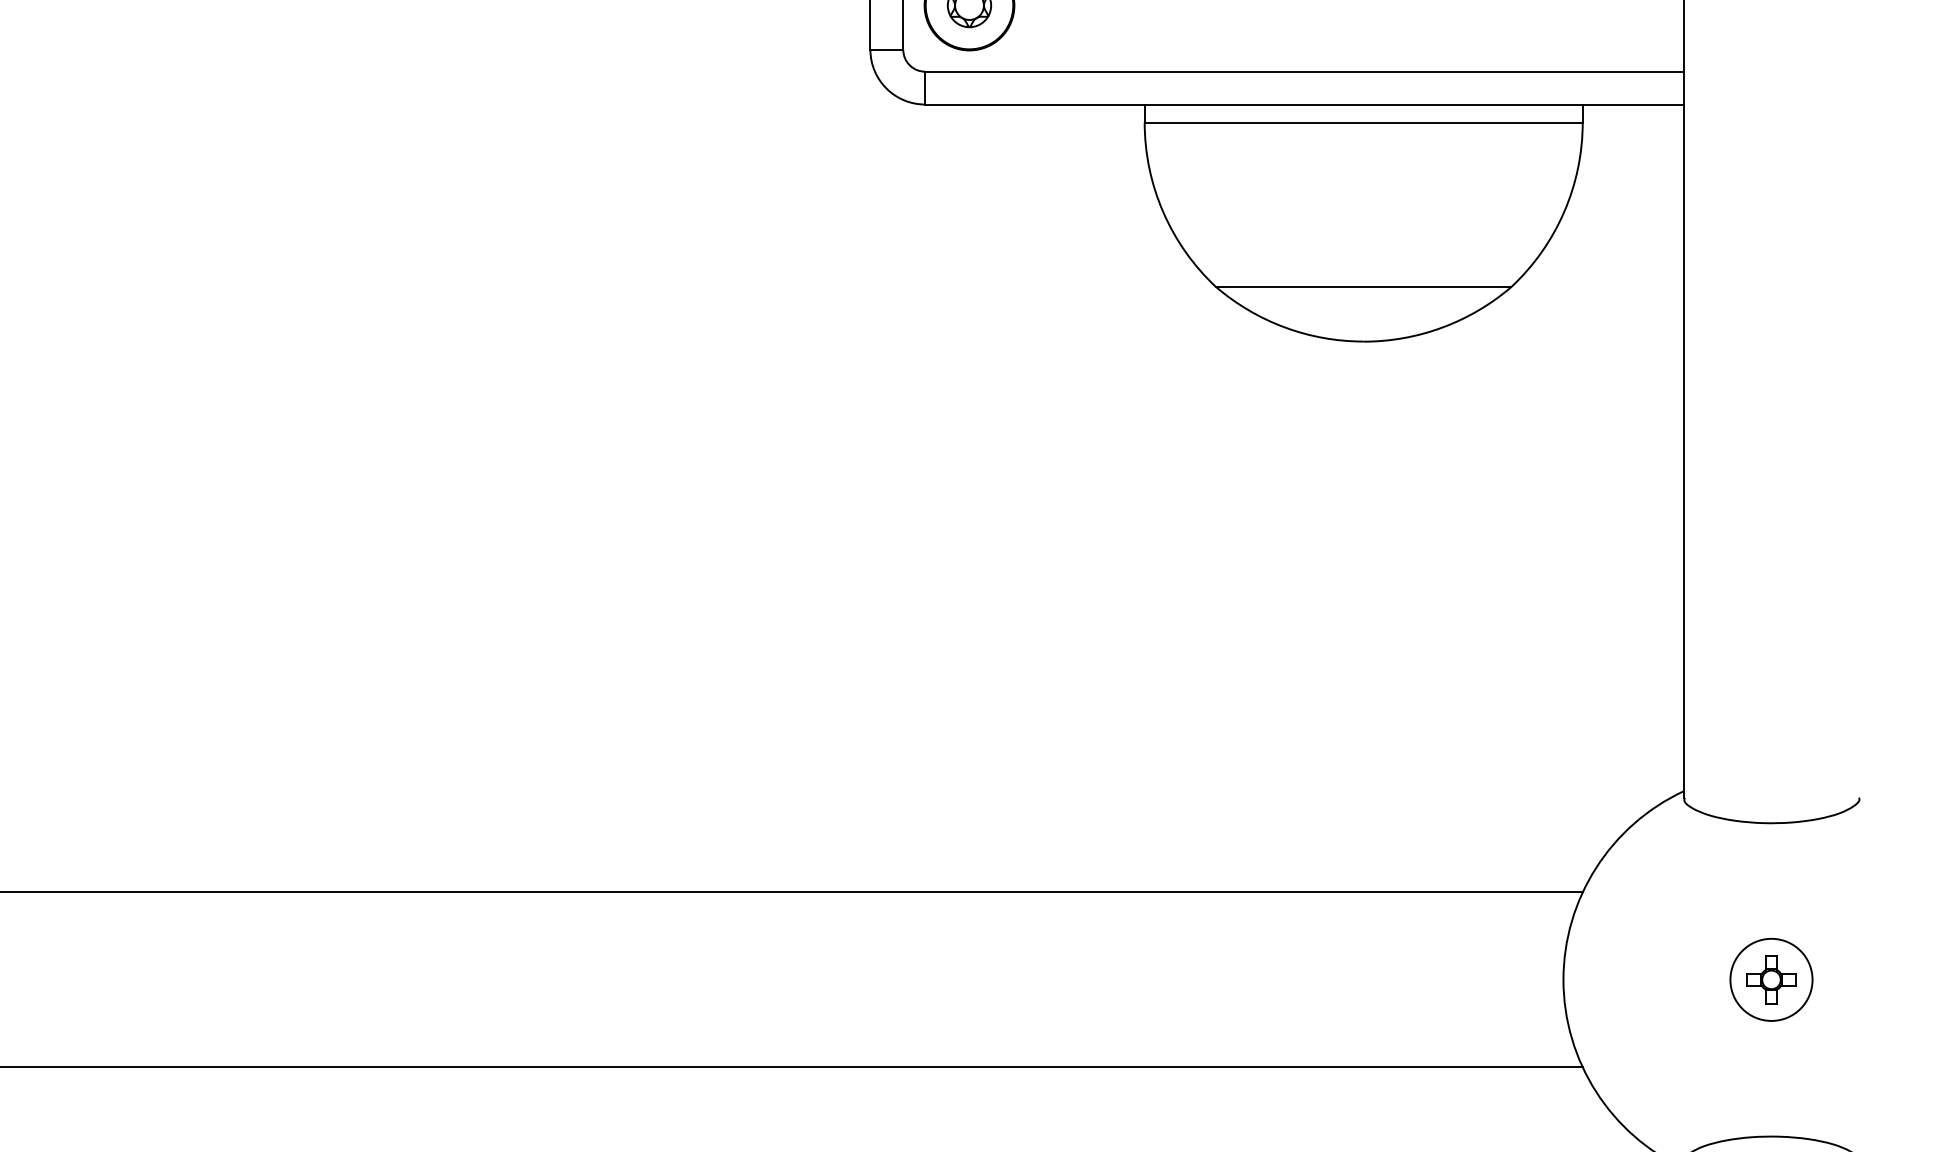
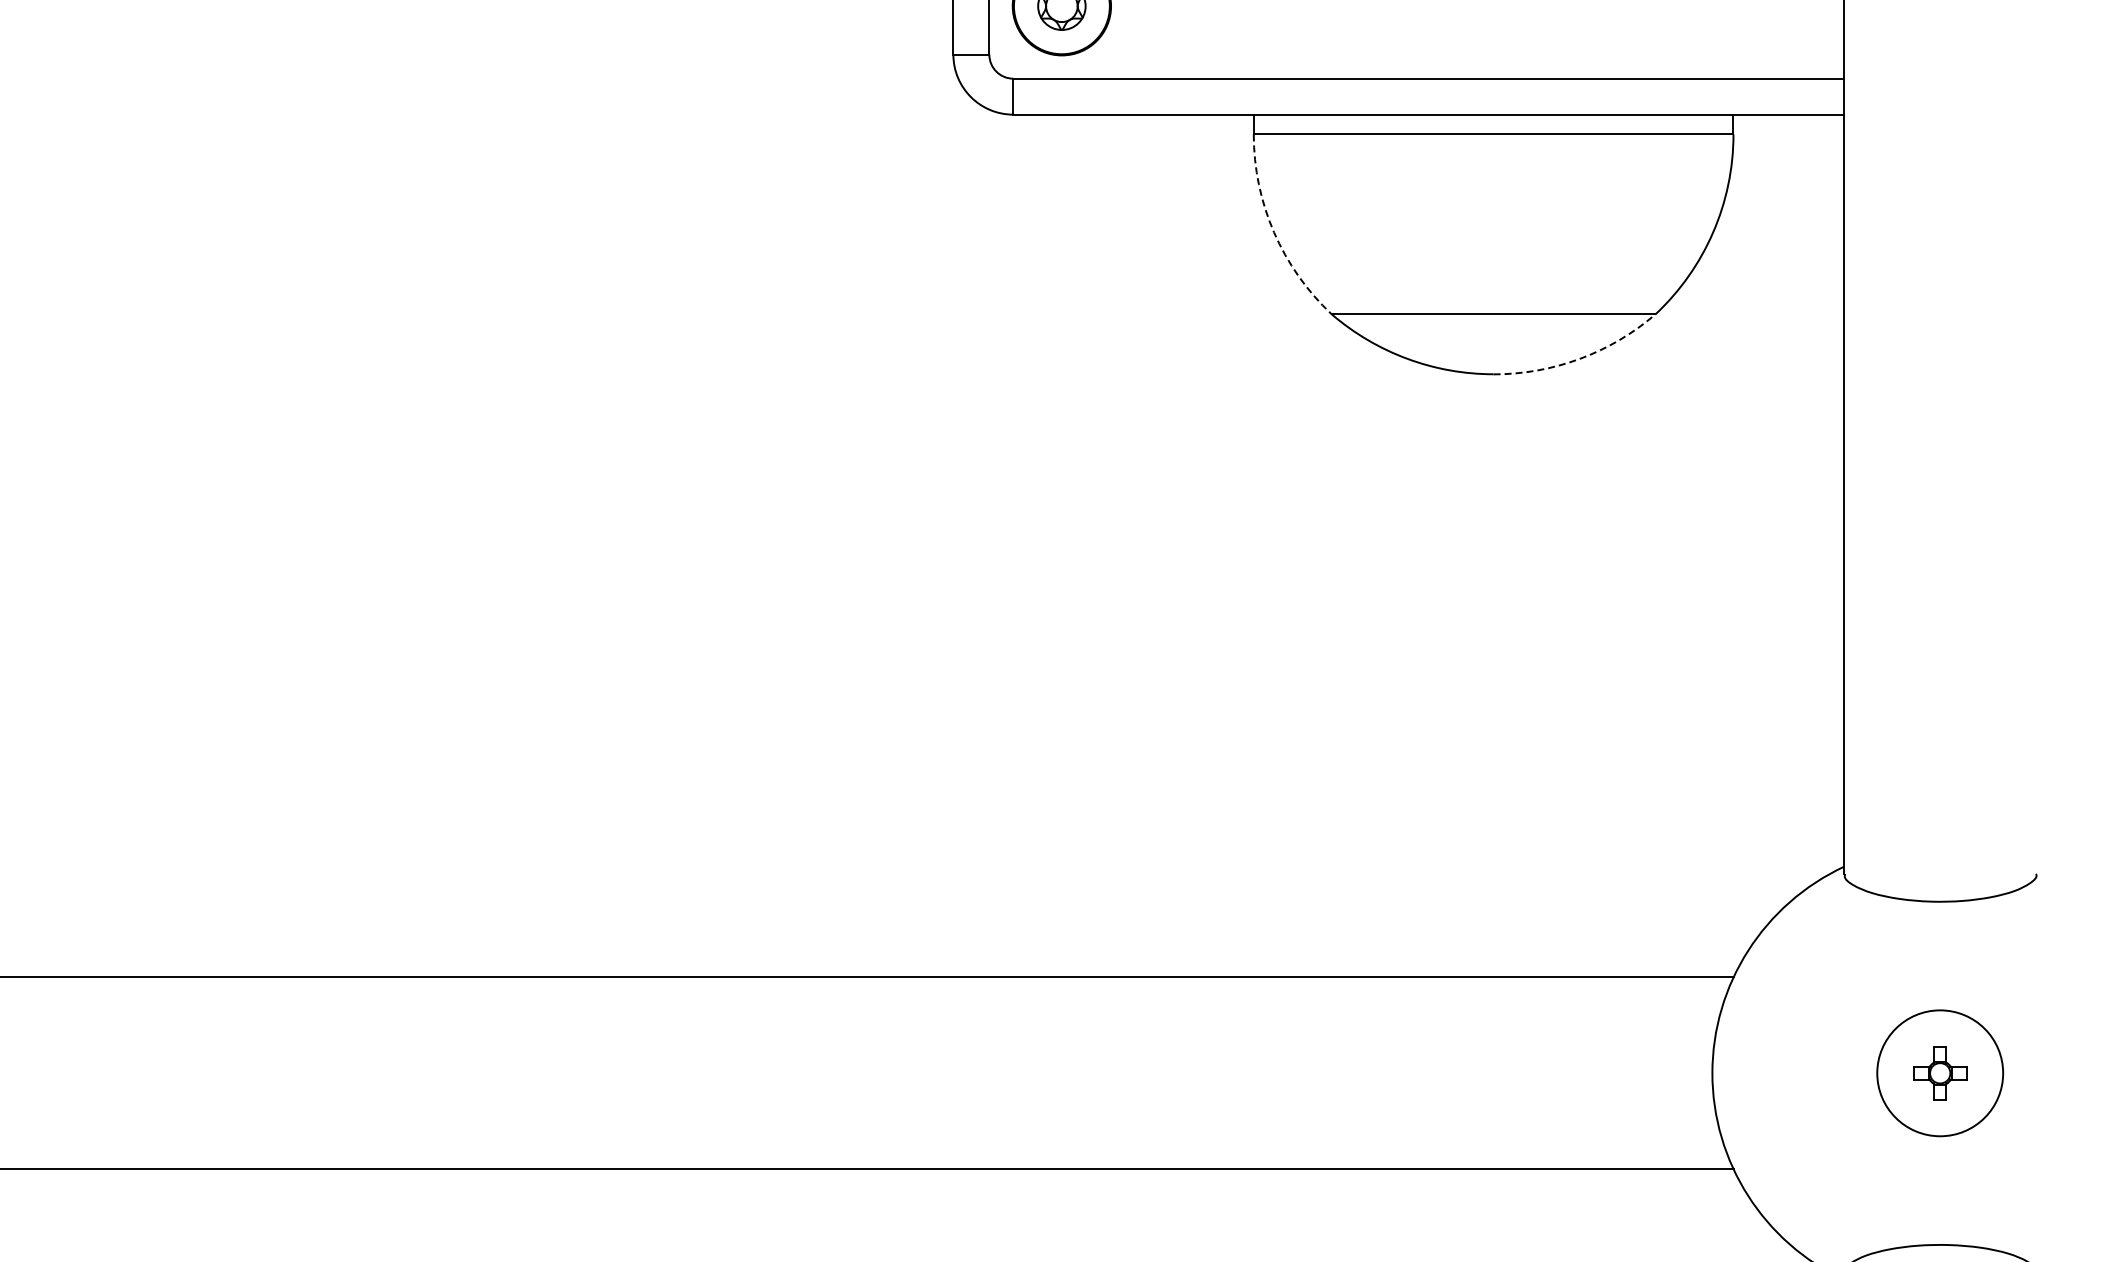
arc: (1163, 212) -> (1274, 232), solid -> dashed
arc: (1442, 327) -> (1579, 358), solid -> dashed
circle: (1771, 980) -> (1940, 1073), size x1.4

